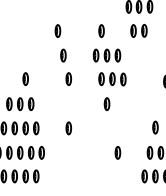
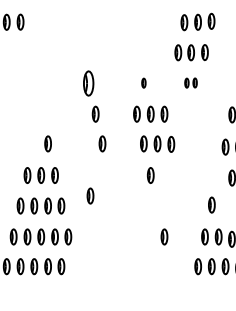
part: (57, 30) -> (88, 82), size x1.6
part: (101, 30) -> (143, 82), size x0.6
part: (138, 30) -> (190, 82), size x0.6
part: (68, 127) -> (90, 195), moved

